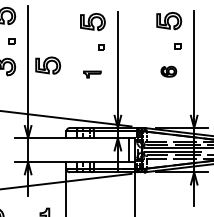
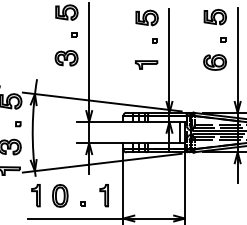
part: (47, 65) -> (106, 56), removed
part: (168, 71) -> (214, 62), size x1.67
part: (92, 74) -> (146, 64), size x1.43

